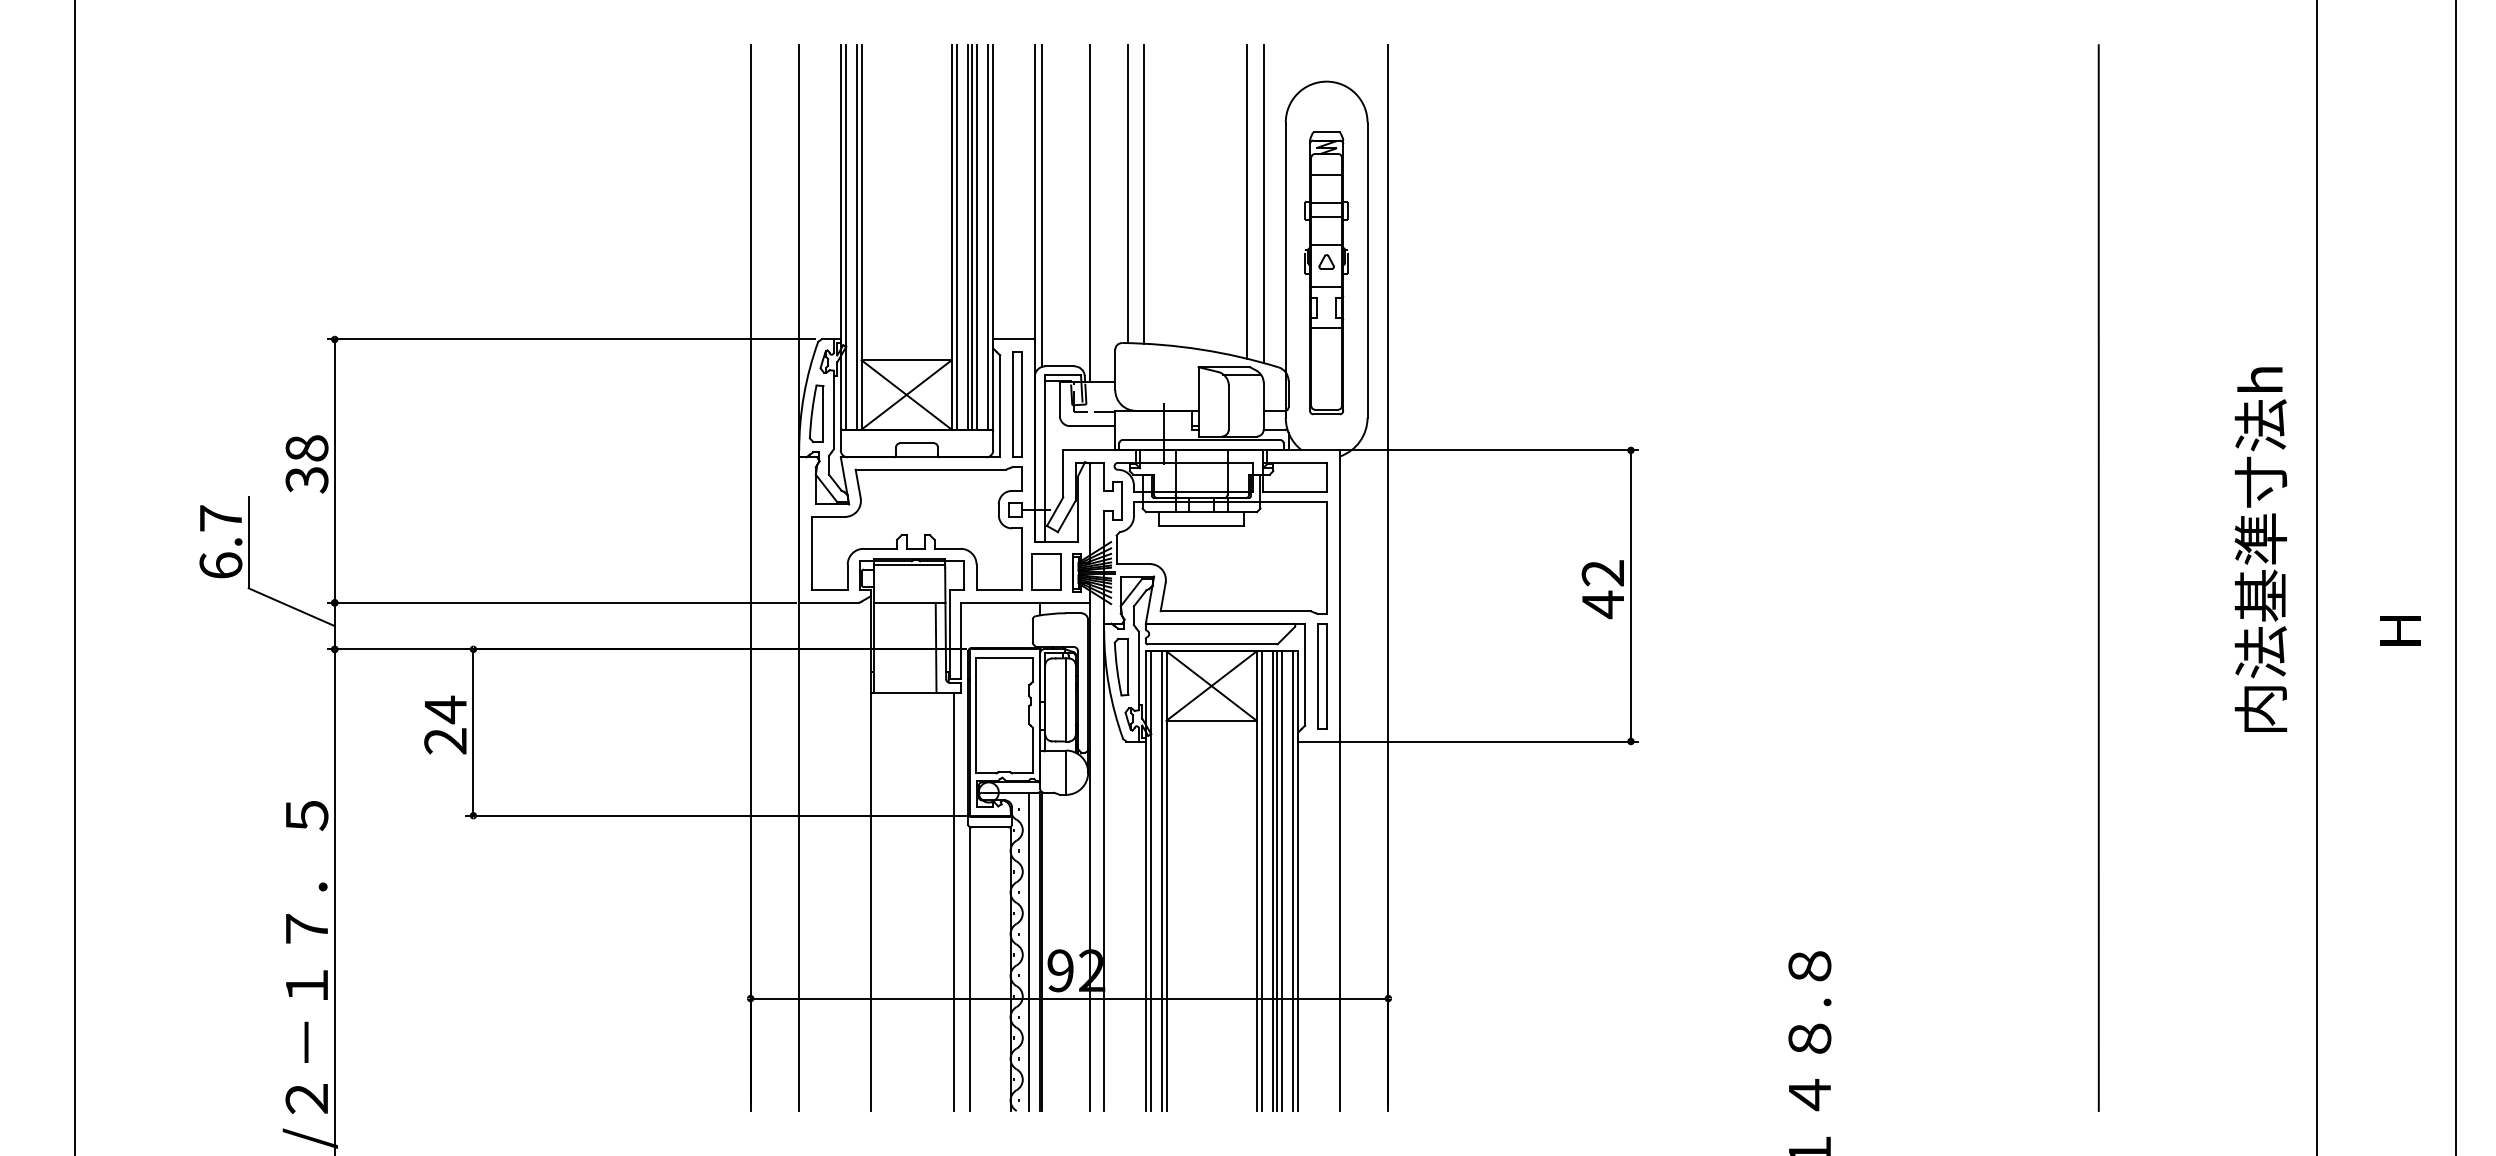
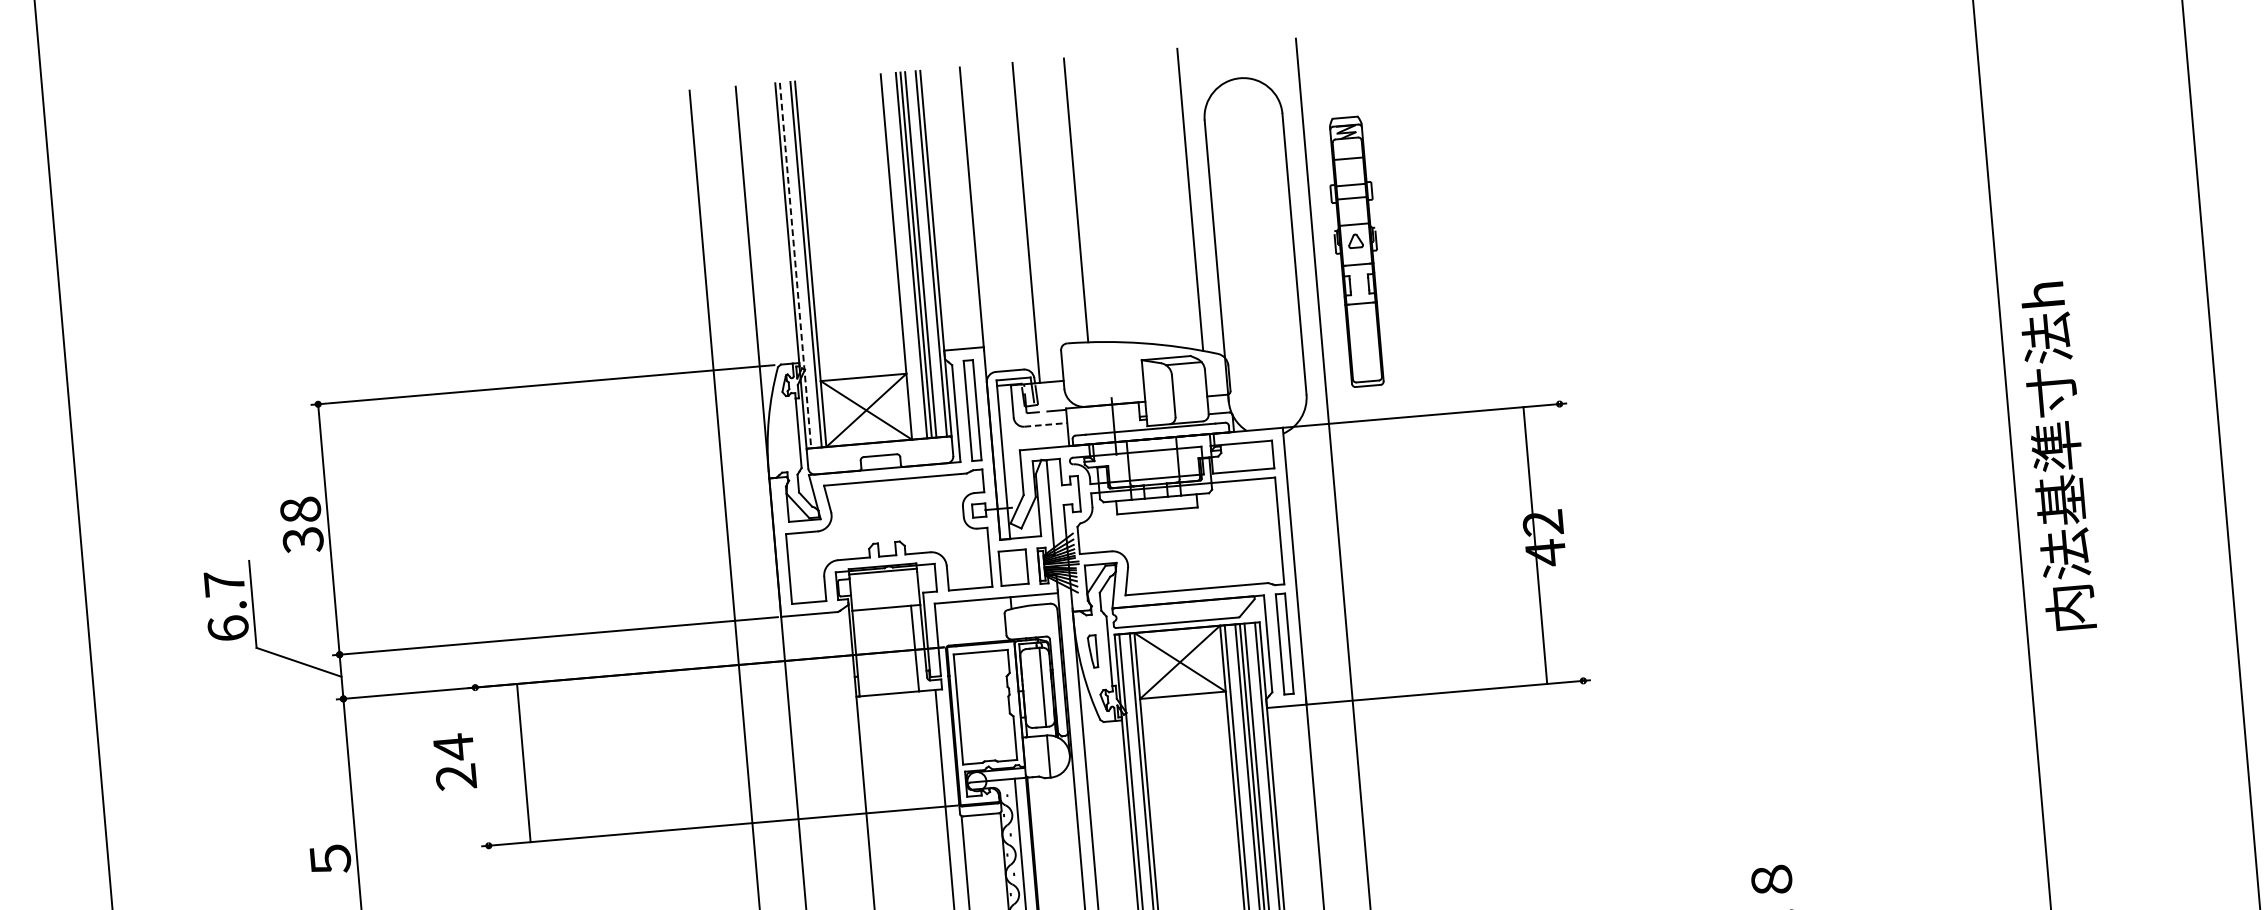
line: (1127, 194) -> (1060, 201), removed
line: (1246, 201) -> (1173, 198), removed
line: (1041, 205) -> (979, 219), removed
line: (845, 237) -> (795, 265), solid -> dashed
line: (956, 237) -> (900, 256), removed
part: (1326, 273) -> (1356, 252), moved
part: (816, 413) -> (782, 435), removed
line: (1092, 426) -> (1045, 425), solid -> dashed
text: (2260, 549) -> (2056, 456), moved
line: (1630, 595) -> (1534, 545), moved
part: (1121, 666) -> (1092, 651), size x0.6
line: (473, 732) -> (523, 763), moved

